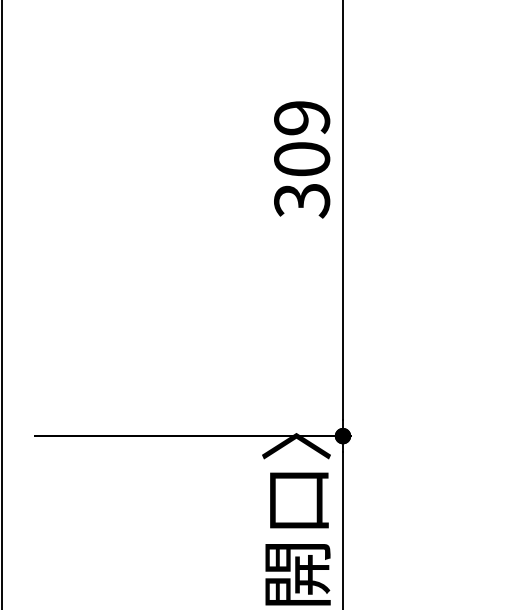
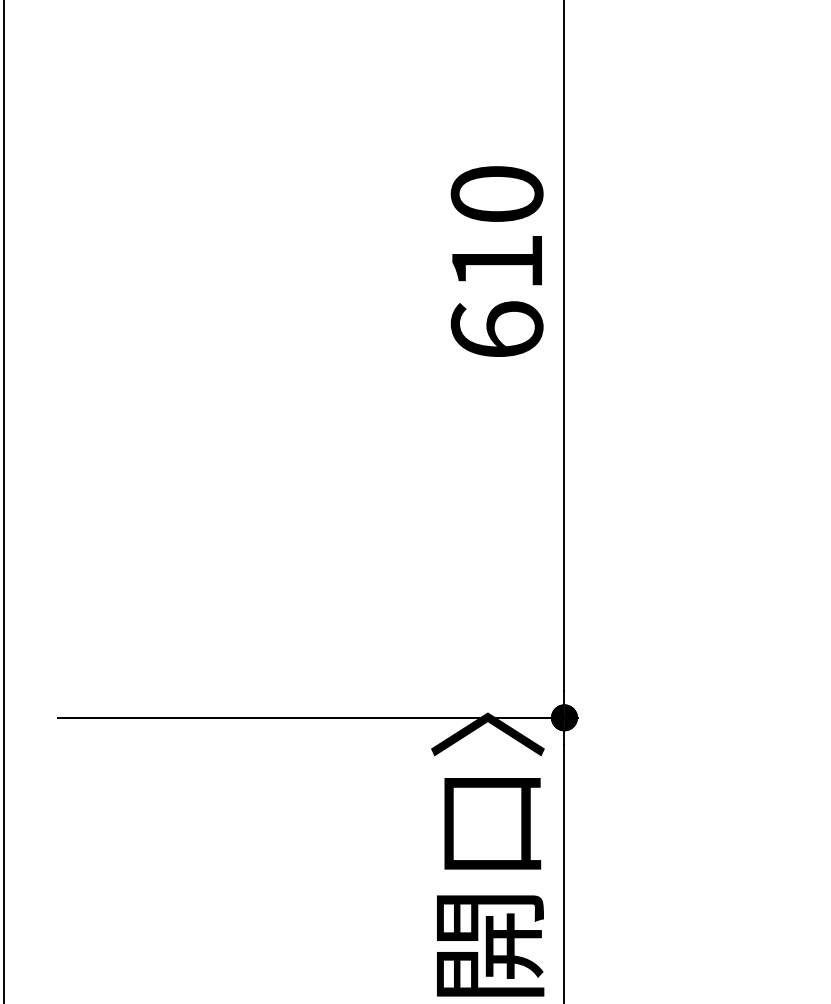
text: (302, 159) -> (497, 262), 309 -> 610

